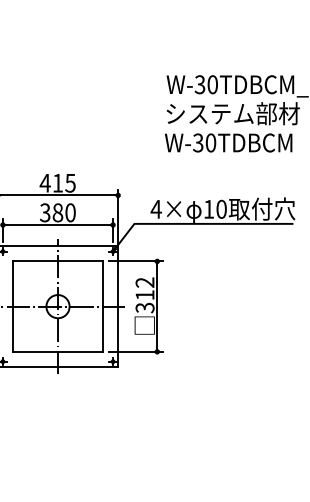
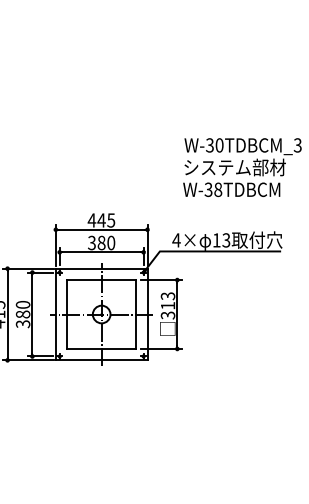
text: (211, 142) -> (218, 189), W-30TDBCM -> W-38TDBCM
text: (57, 183) -> (101, 220), 415 -> 445
text: (221, 209) -> (226, 240), 10 -> 13
text: (145, 282) -> (168, 296), 312 -> 313

